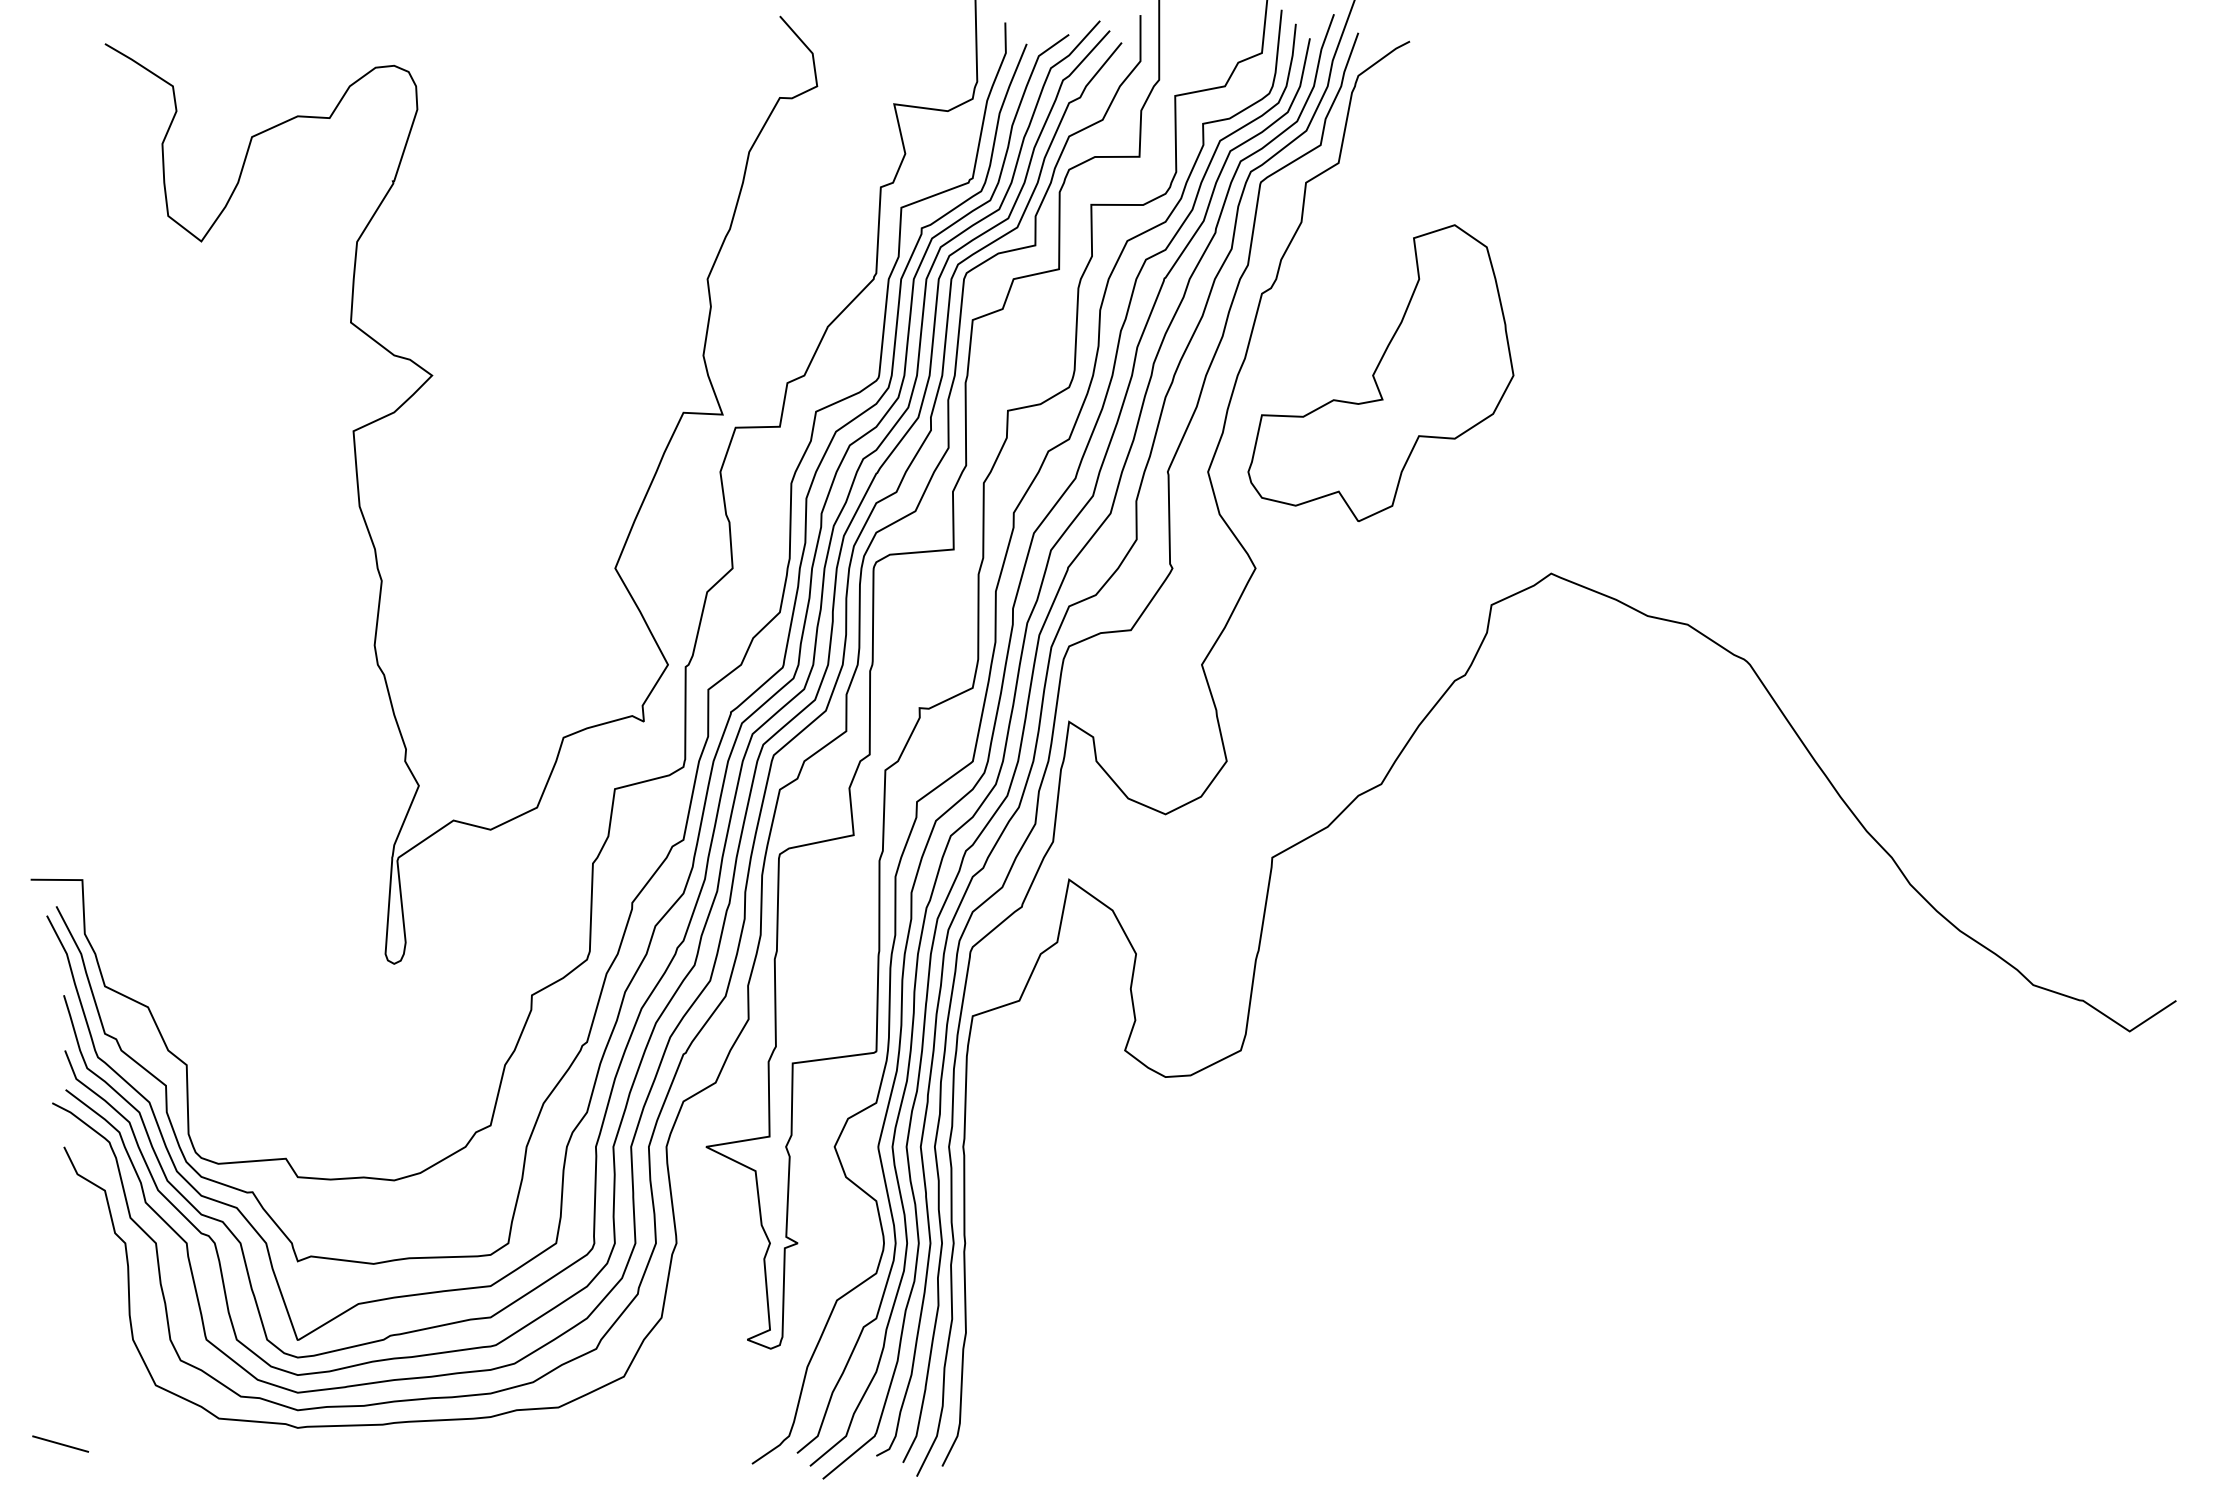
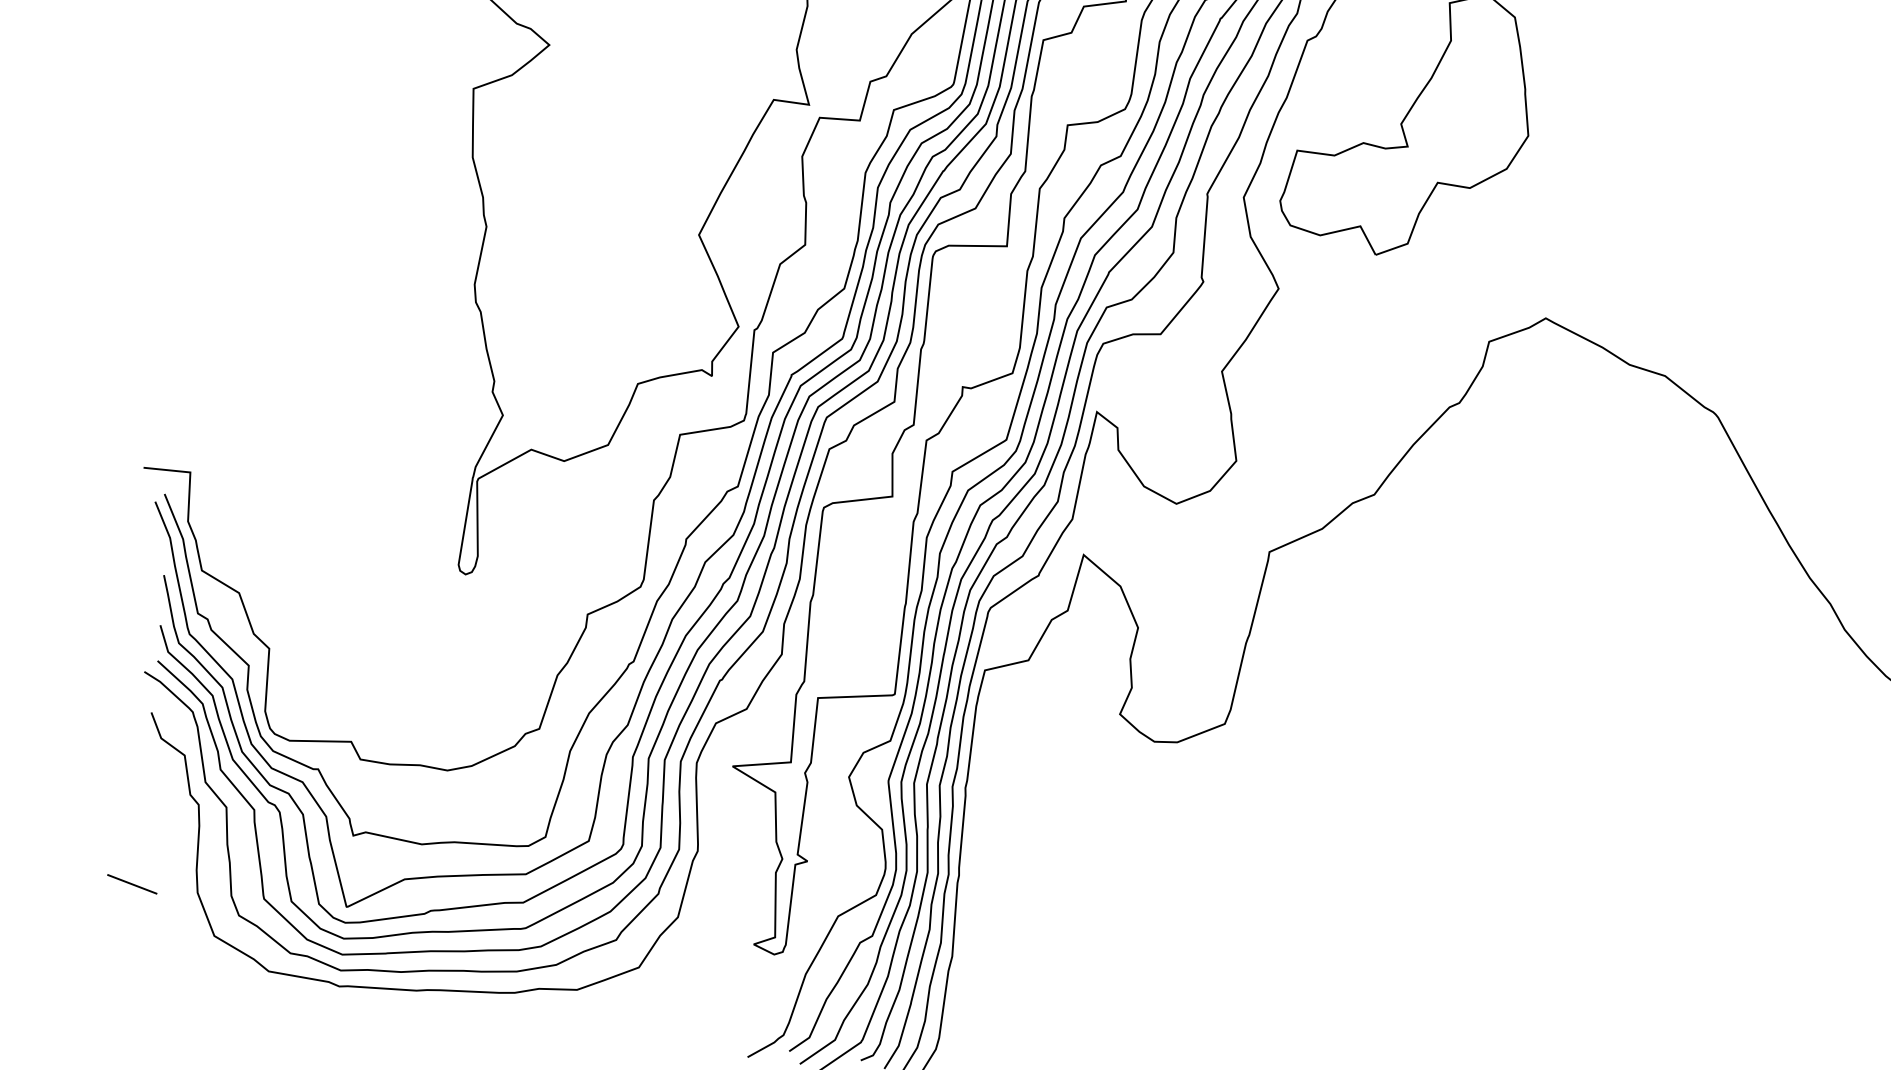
line: (60, 1443) -> (132, 883), moved

